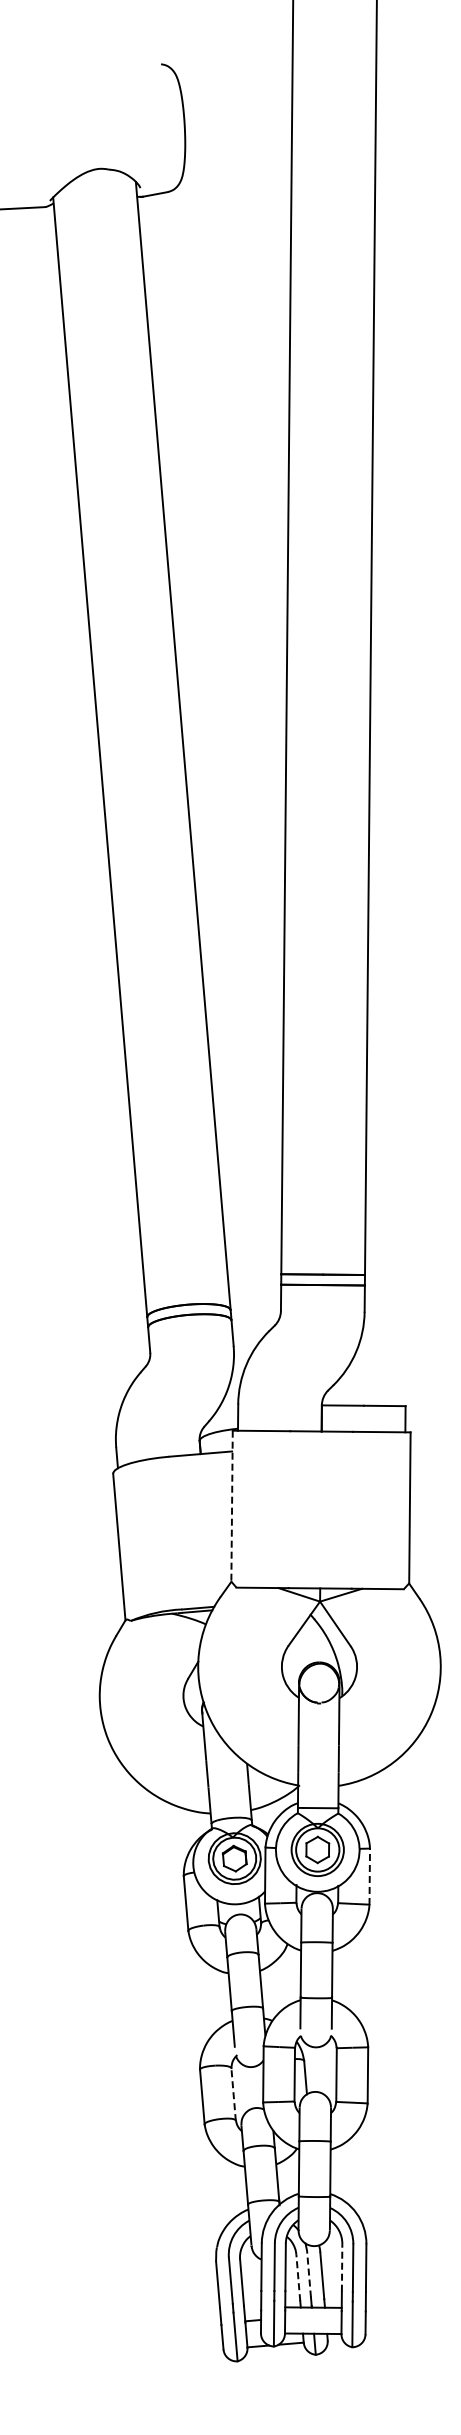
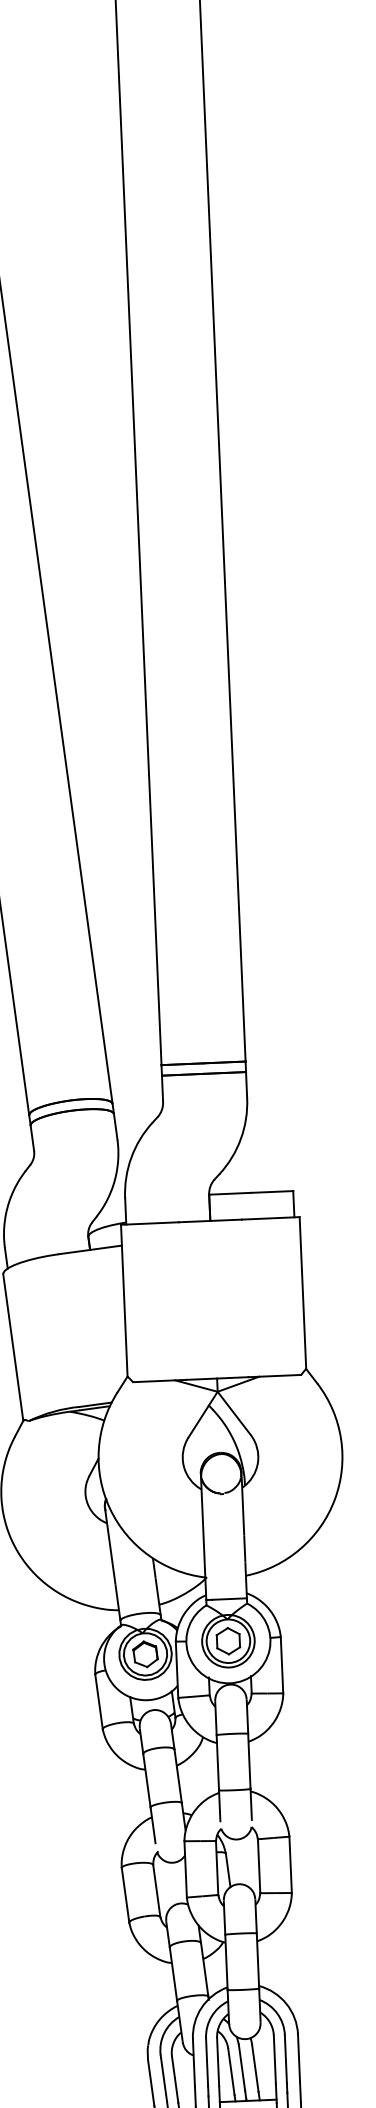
line: (232, 1506) -> (124, 1300), dashed -> solid
line: (369, 1876) -> (281, 1665), dashed -> solid
line: (233, 2094) -> (156, 1891), dashed -> solid
line: (342, 2267) -> (275, 2059), dashed -> solid
line: (308, 2273) -> (241, 2066), dashed -> solid
line: (298, 2277) -> (231, 2071), dashed -> solid

